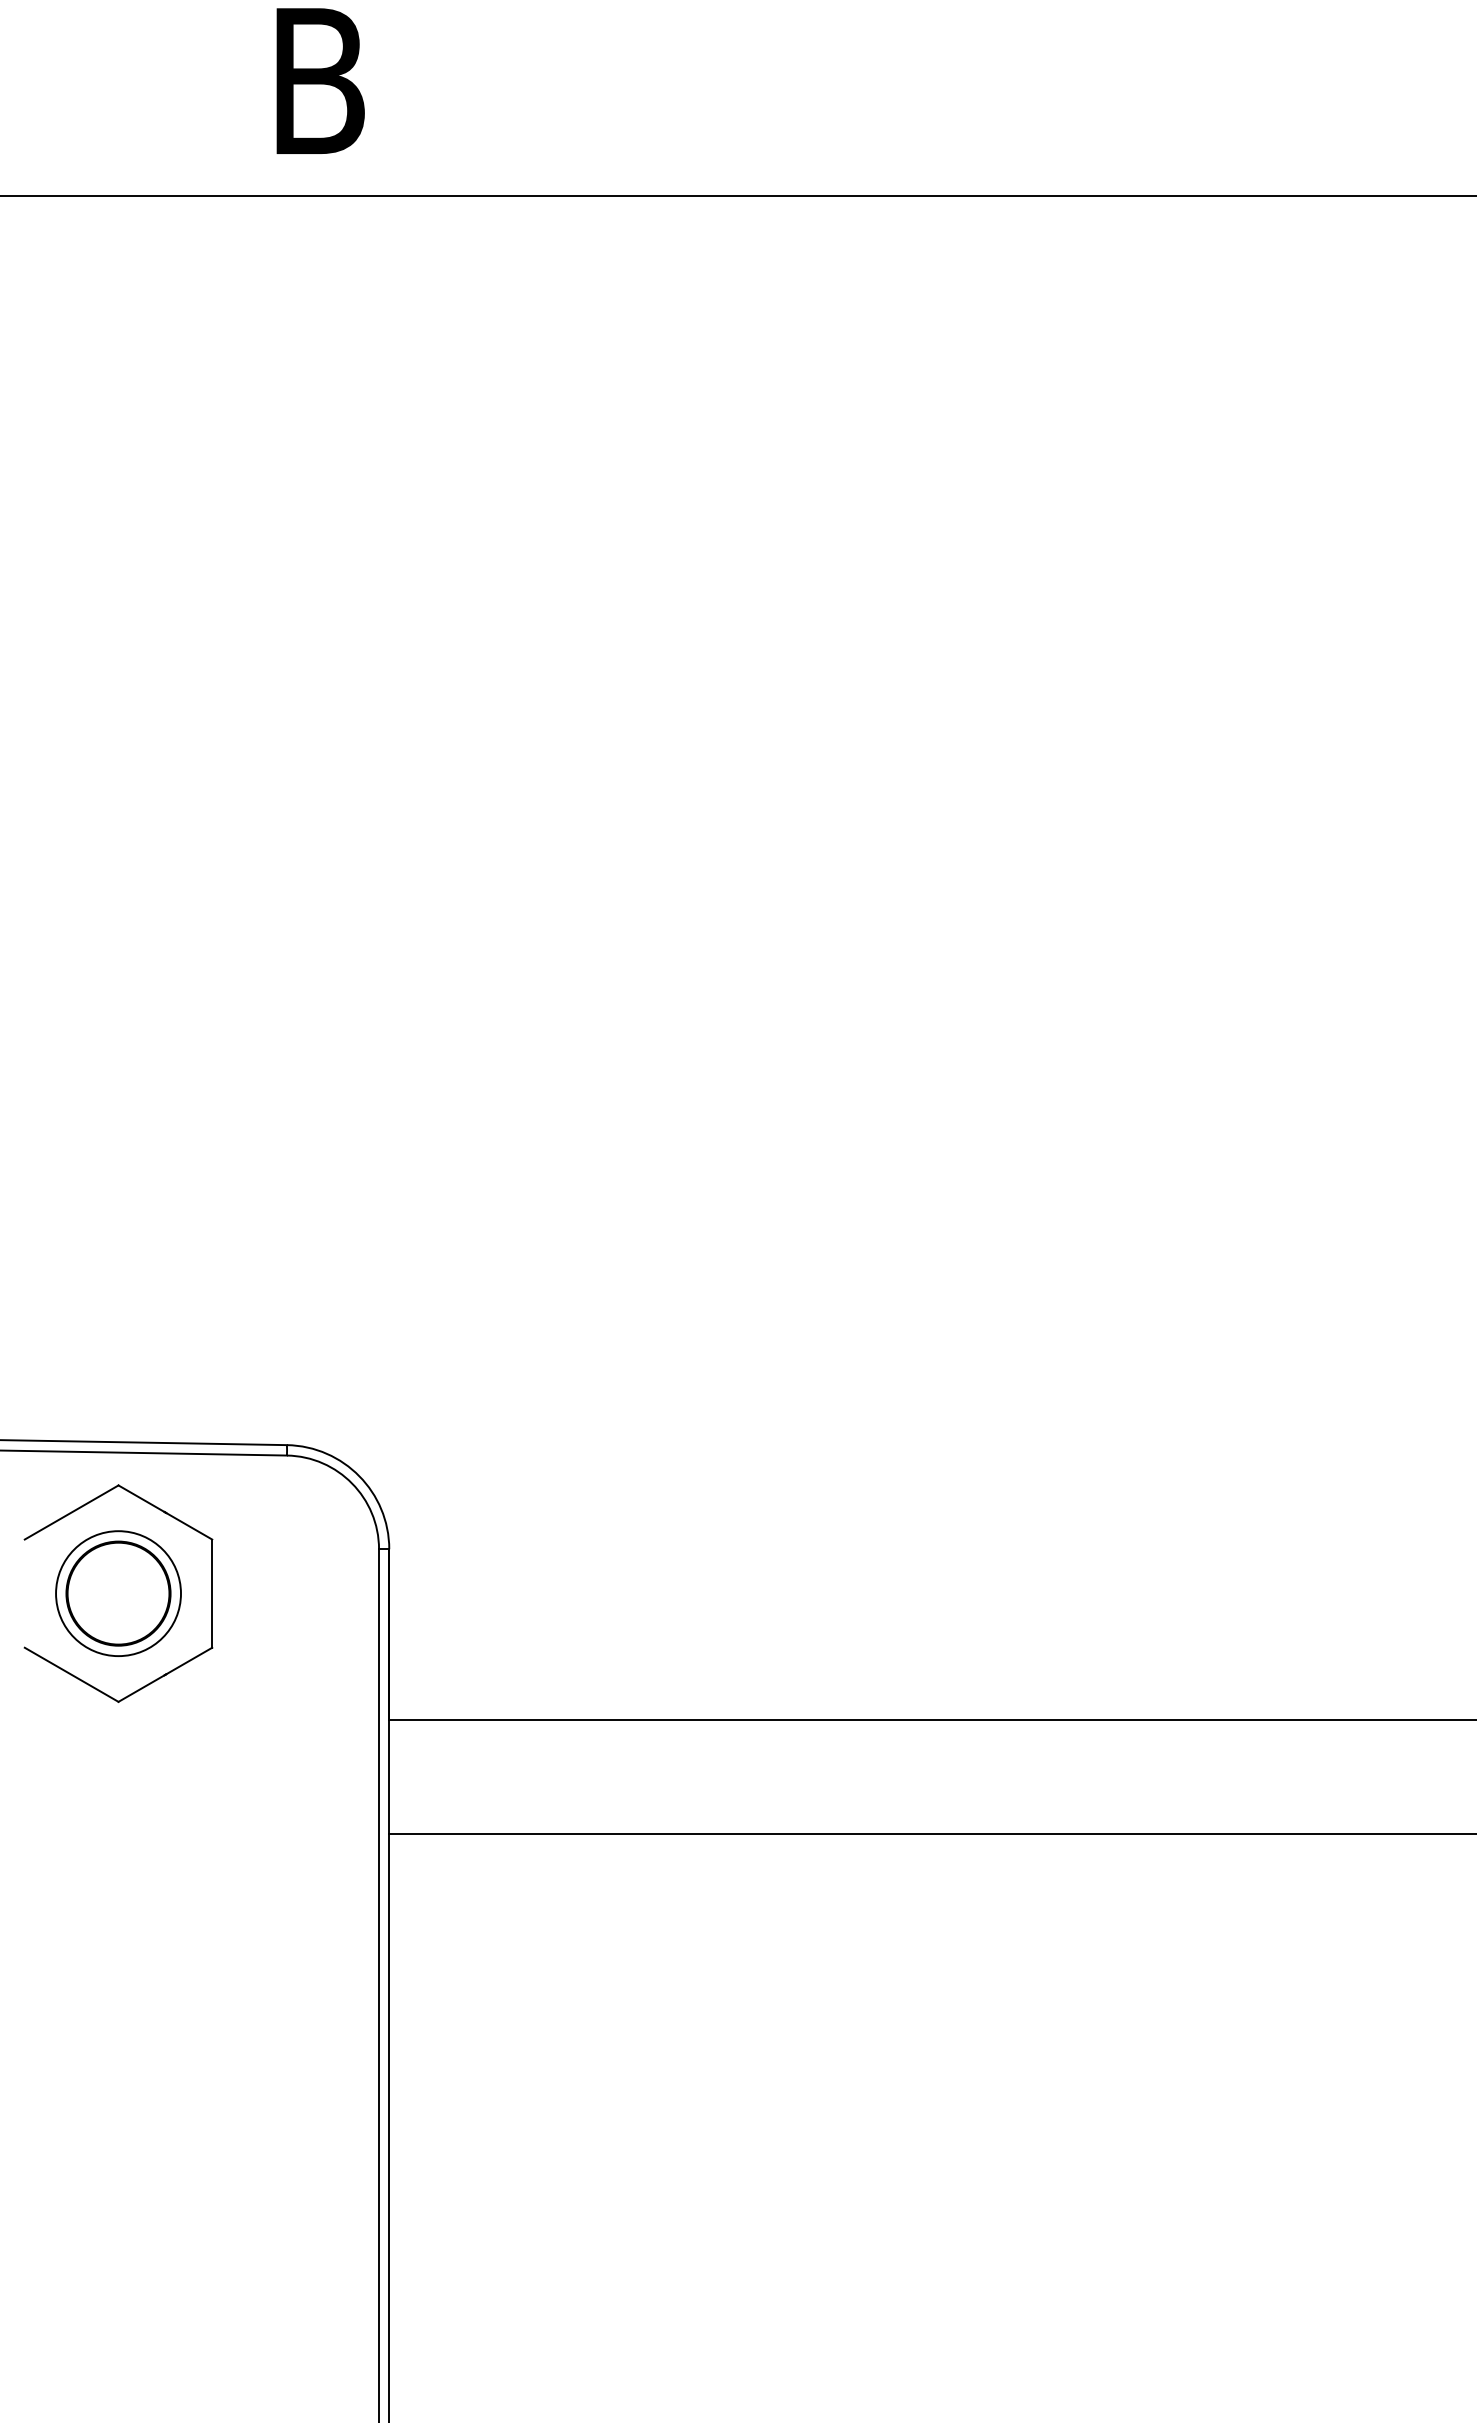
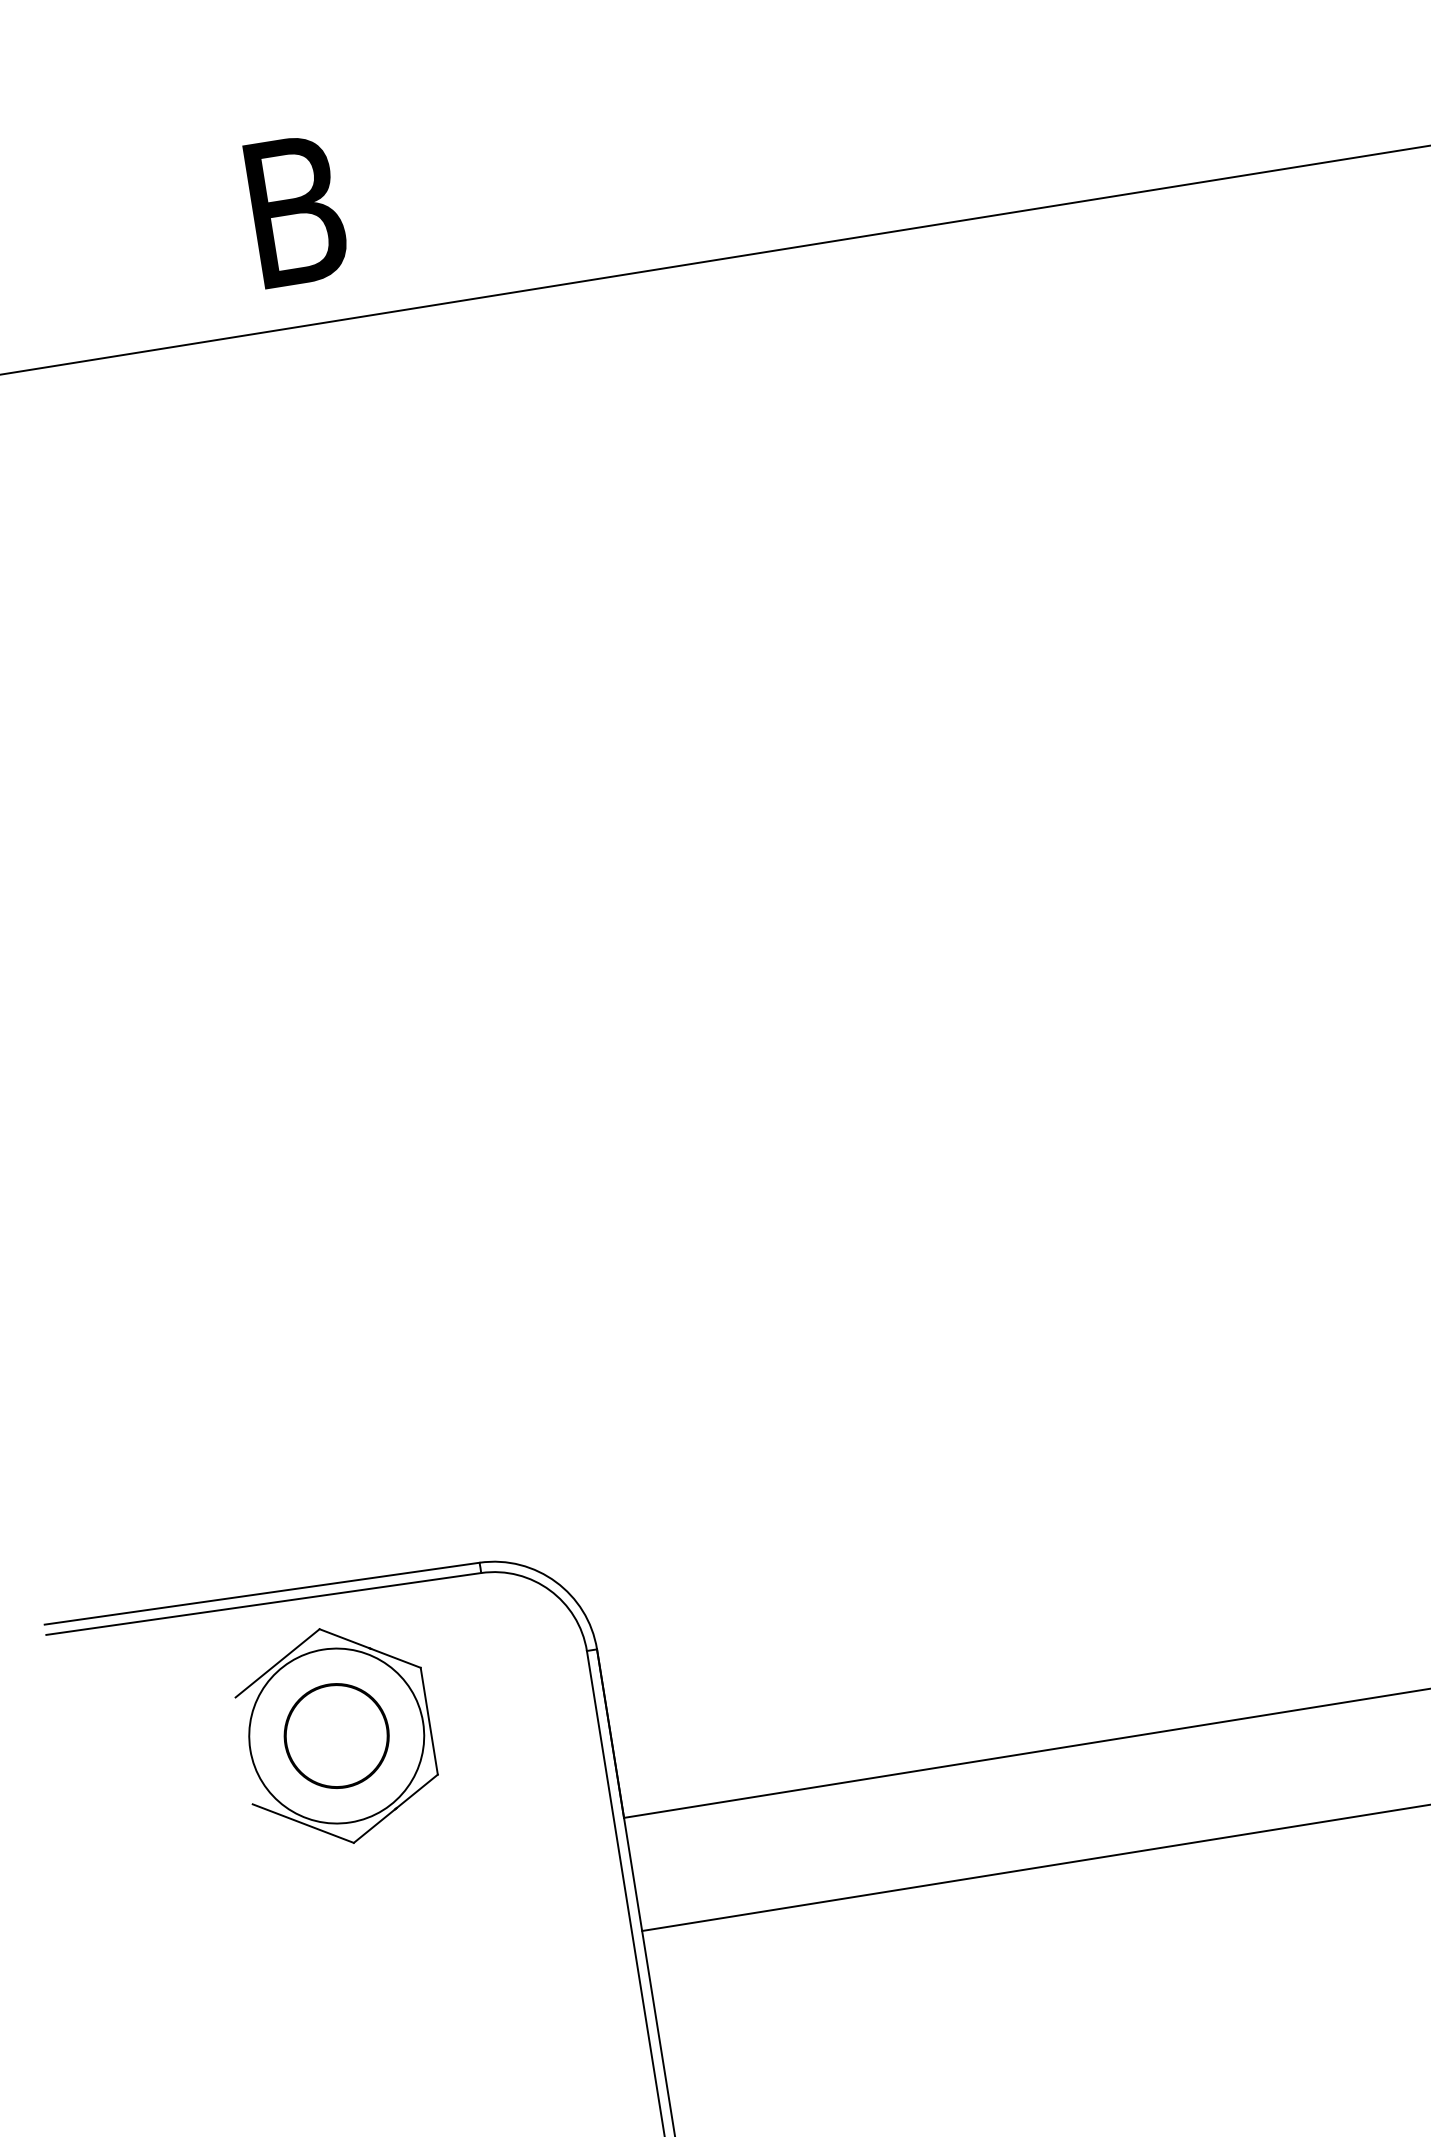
circle: (118, 1593) -> (336, 1735), size x1.4

